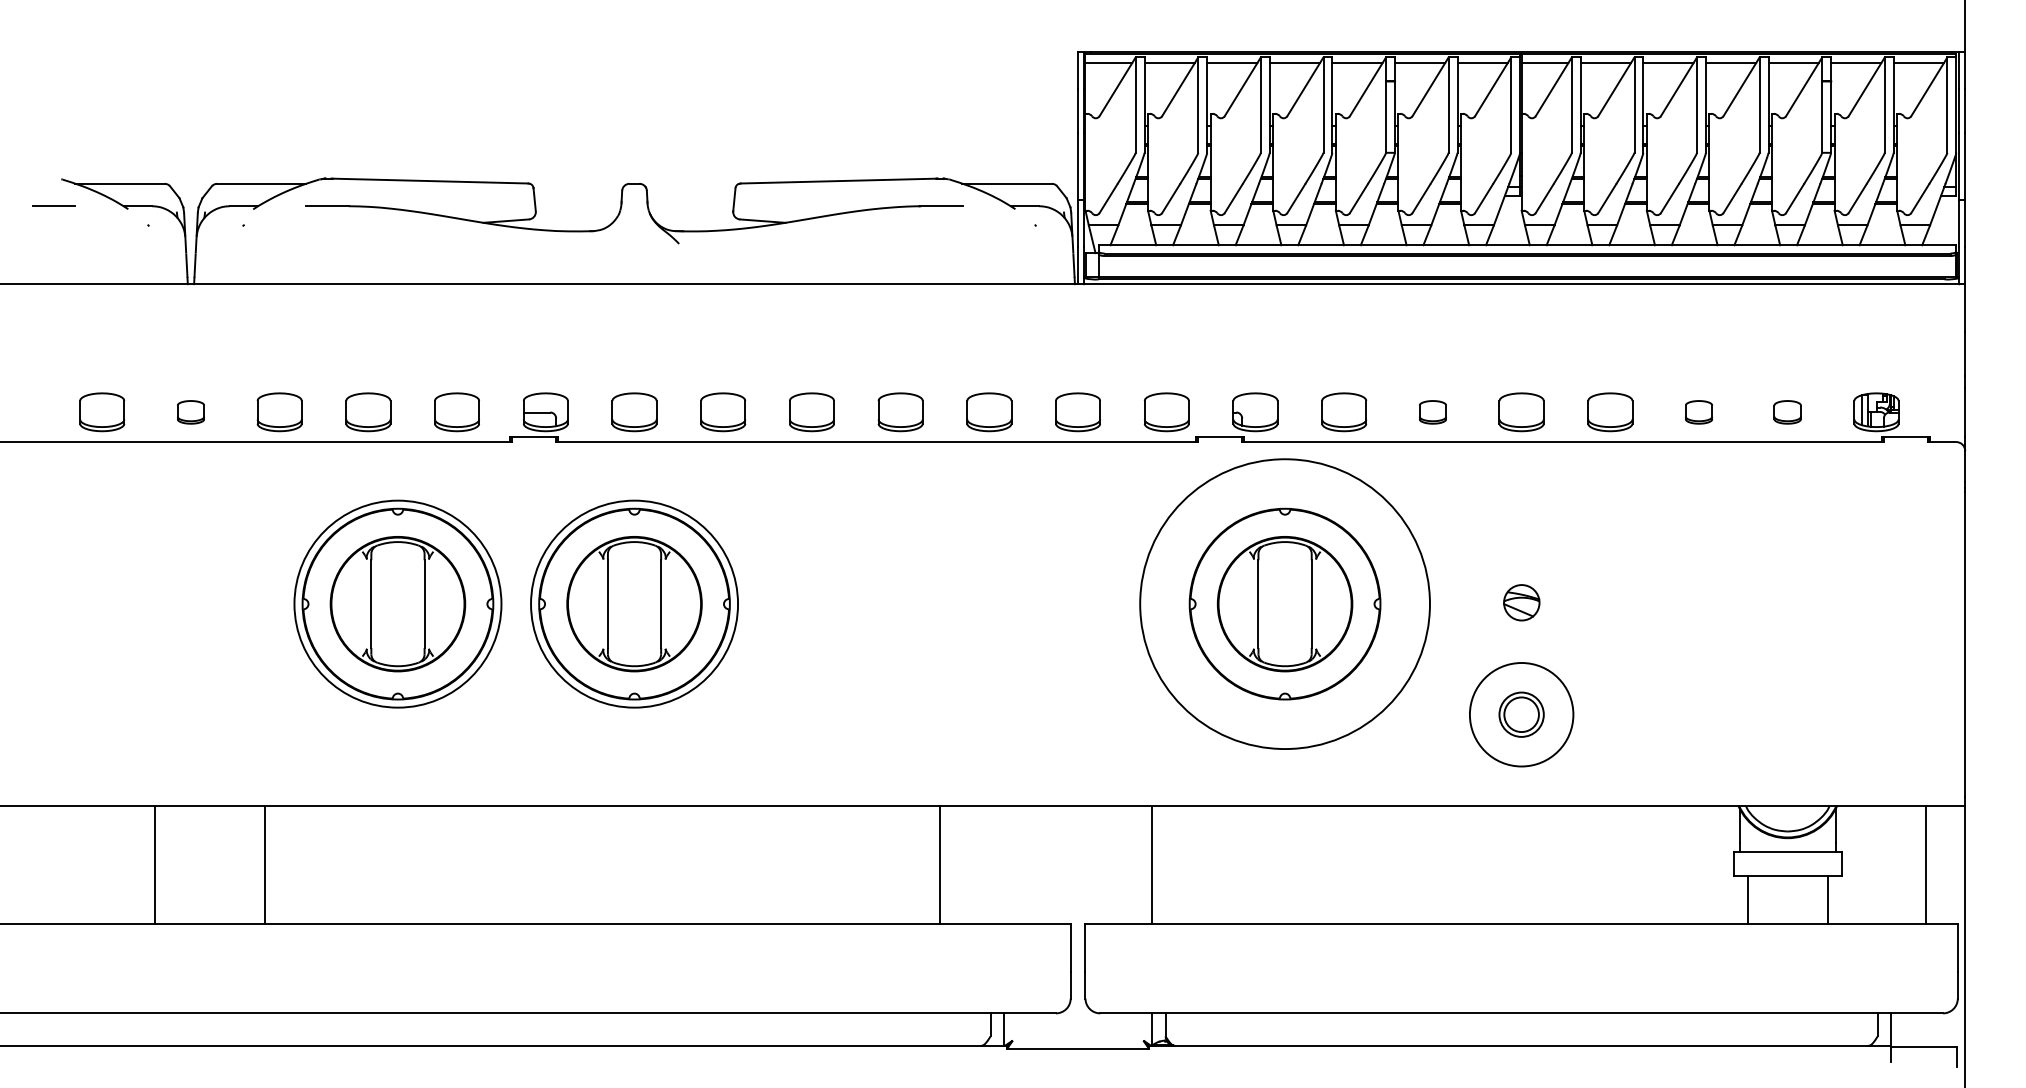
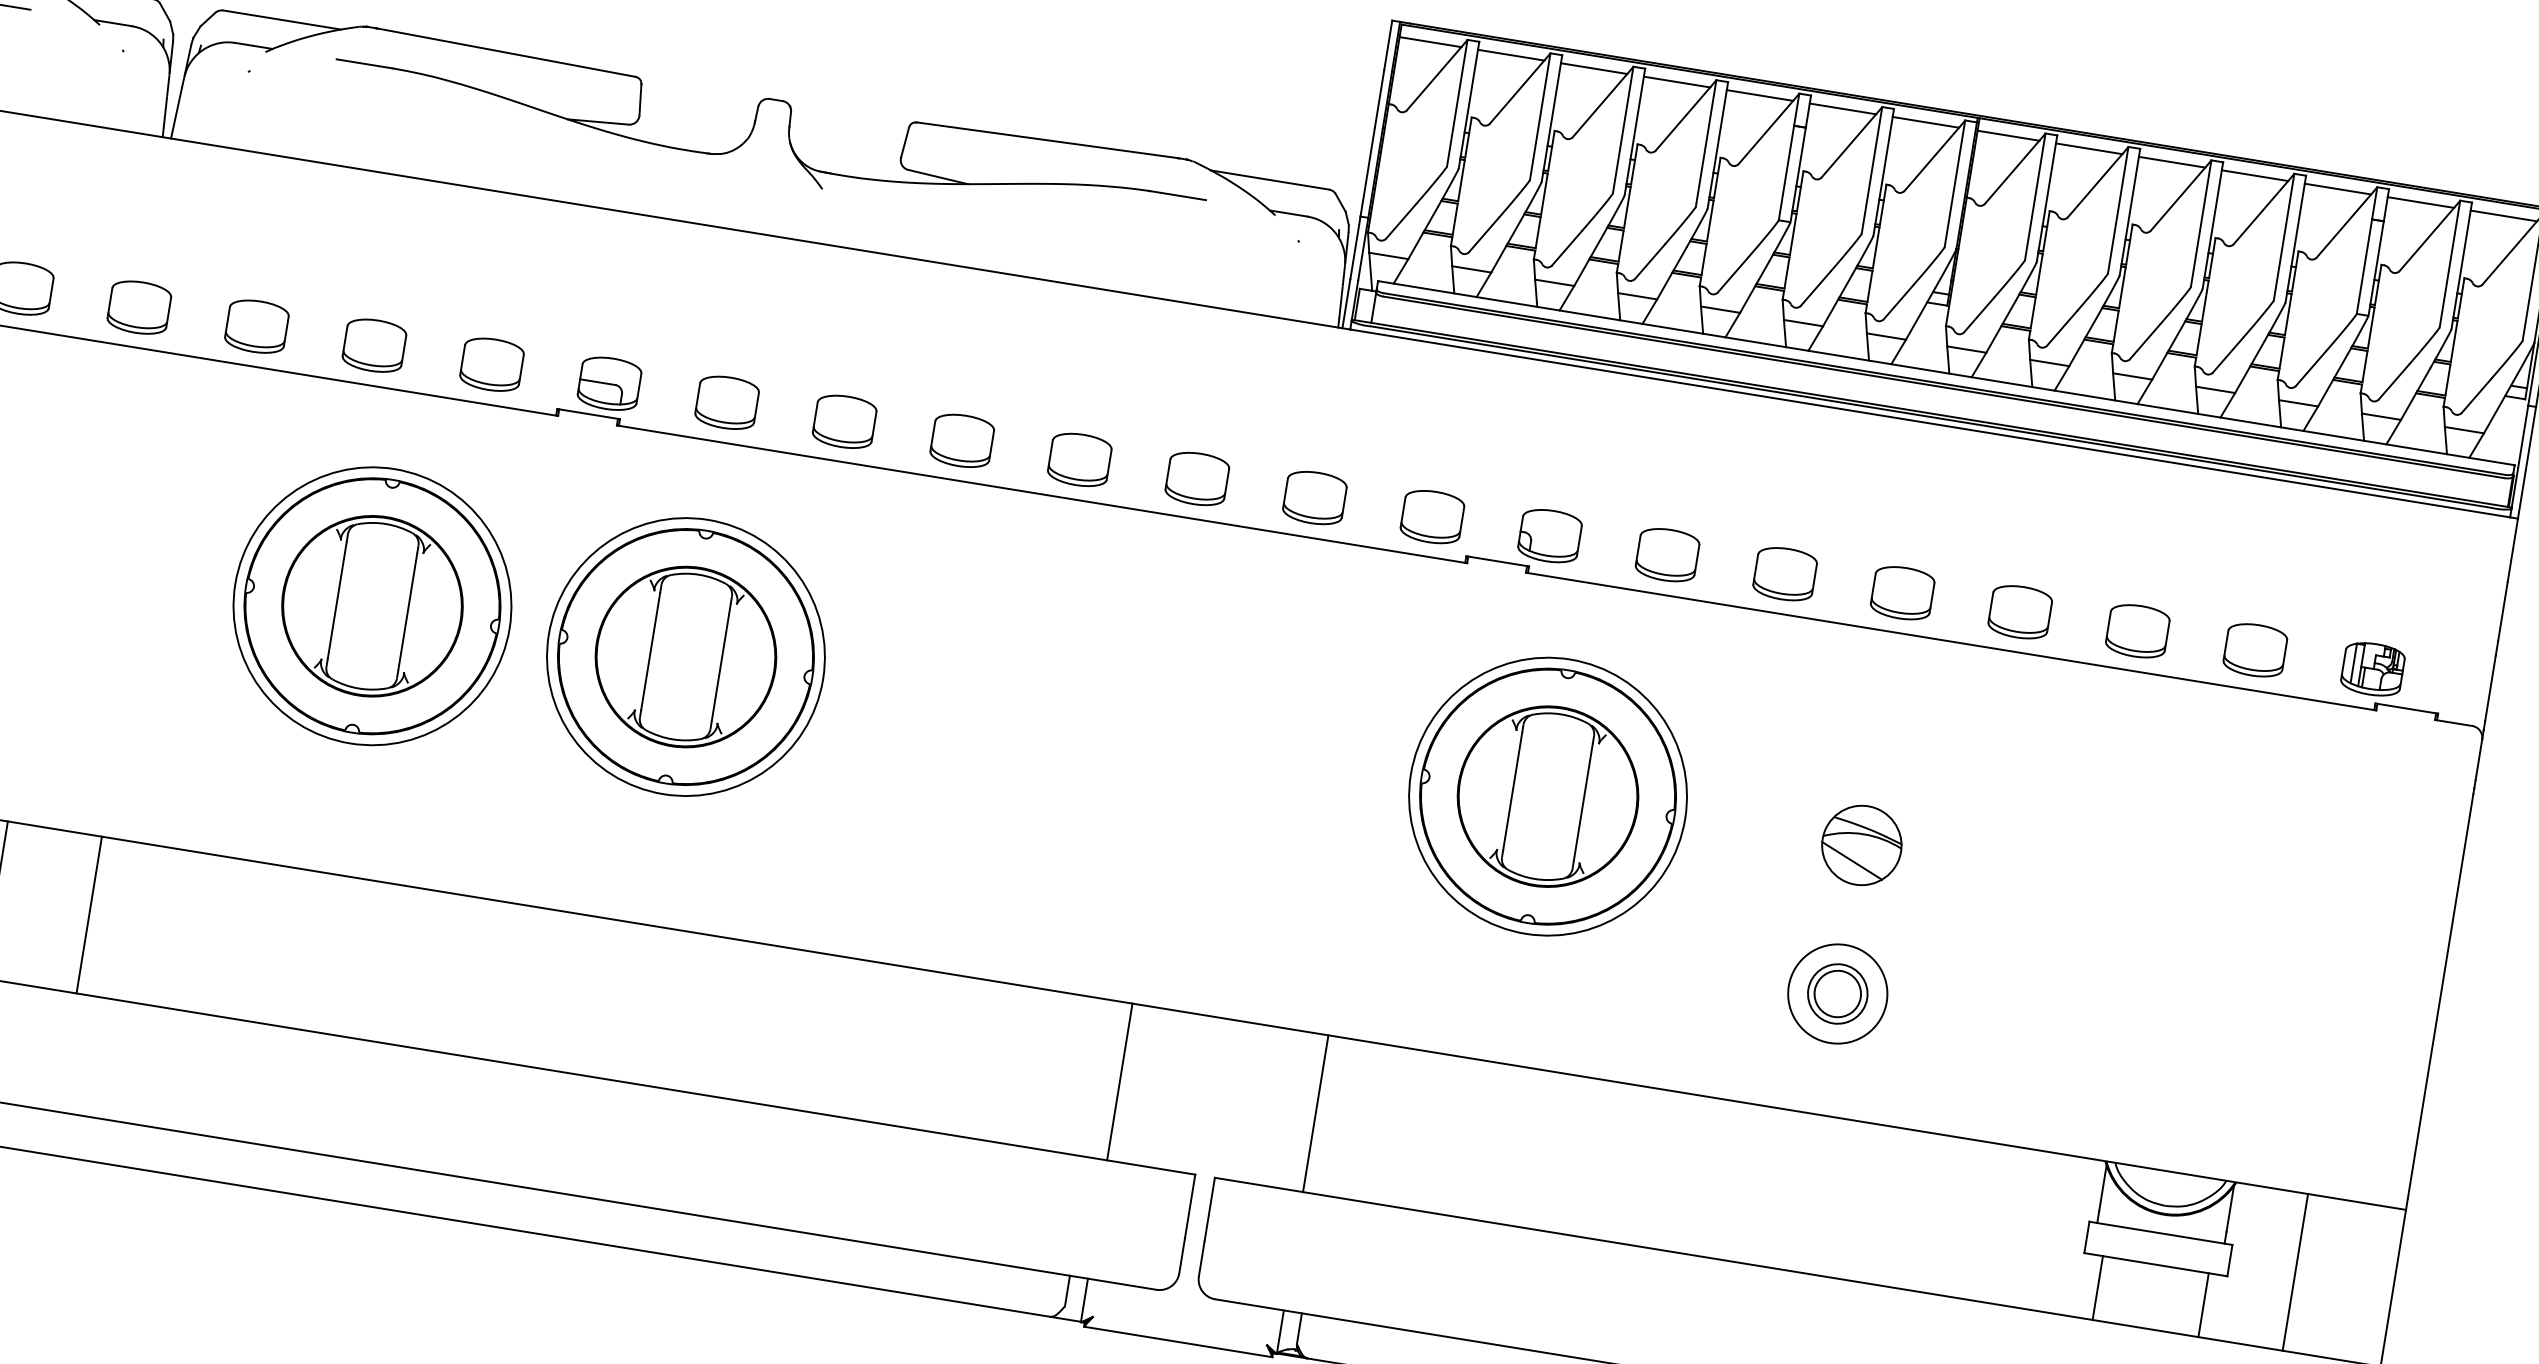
part: (190, 412) -> (138, 307), size x1.67
part: (1432, 412) -> (1784, 574), size x1.67
part: (1698, 412) -> (2137, 631), size x1.67
part: (1787, 412) -> (2254, 650), size x1.67
part: (1521, 602) -> (1861, 845), size x1.67
circle: (1284, 603) -> (1547, 795), size x0.71
circle: (1521, 714) -> (1837, 993), size x0.71
line: (265, 864) -> (89, 914), moved
line: (940, 864) -> (1120, 1081), moved
line: (1926, 864) -> (2295, 1271), moved

